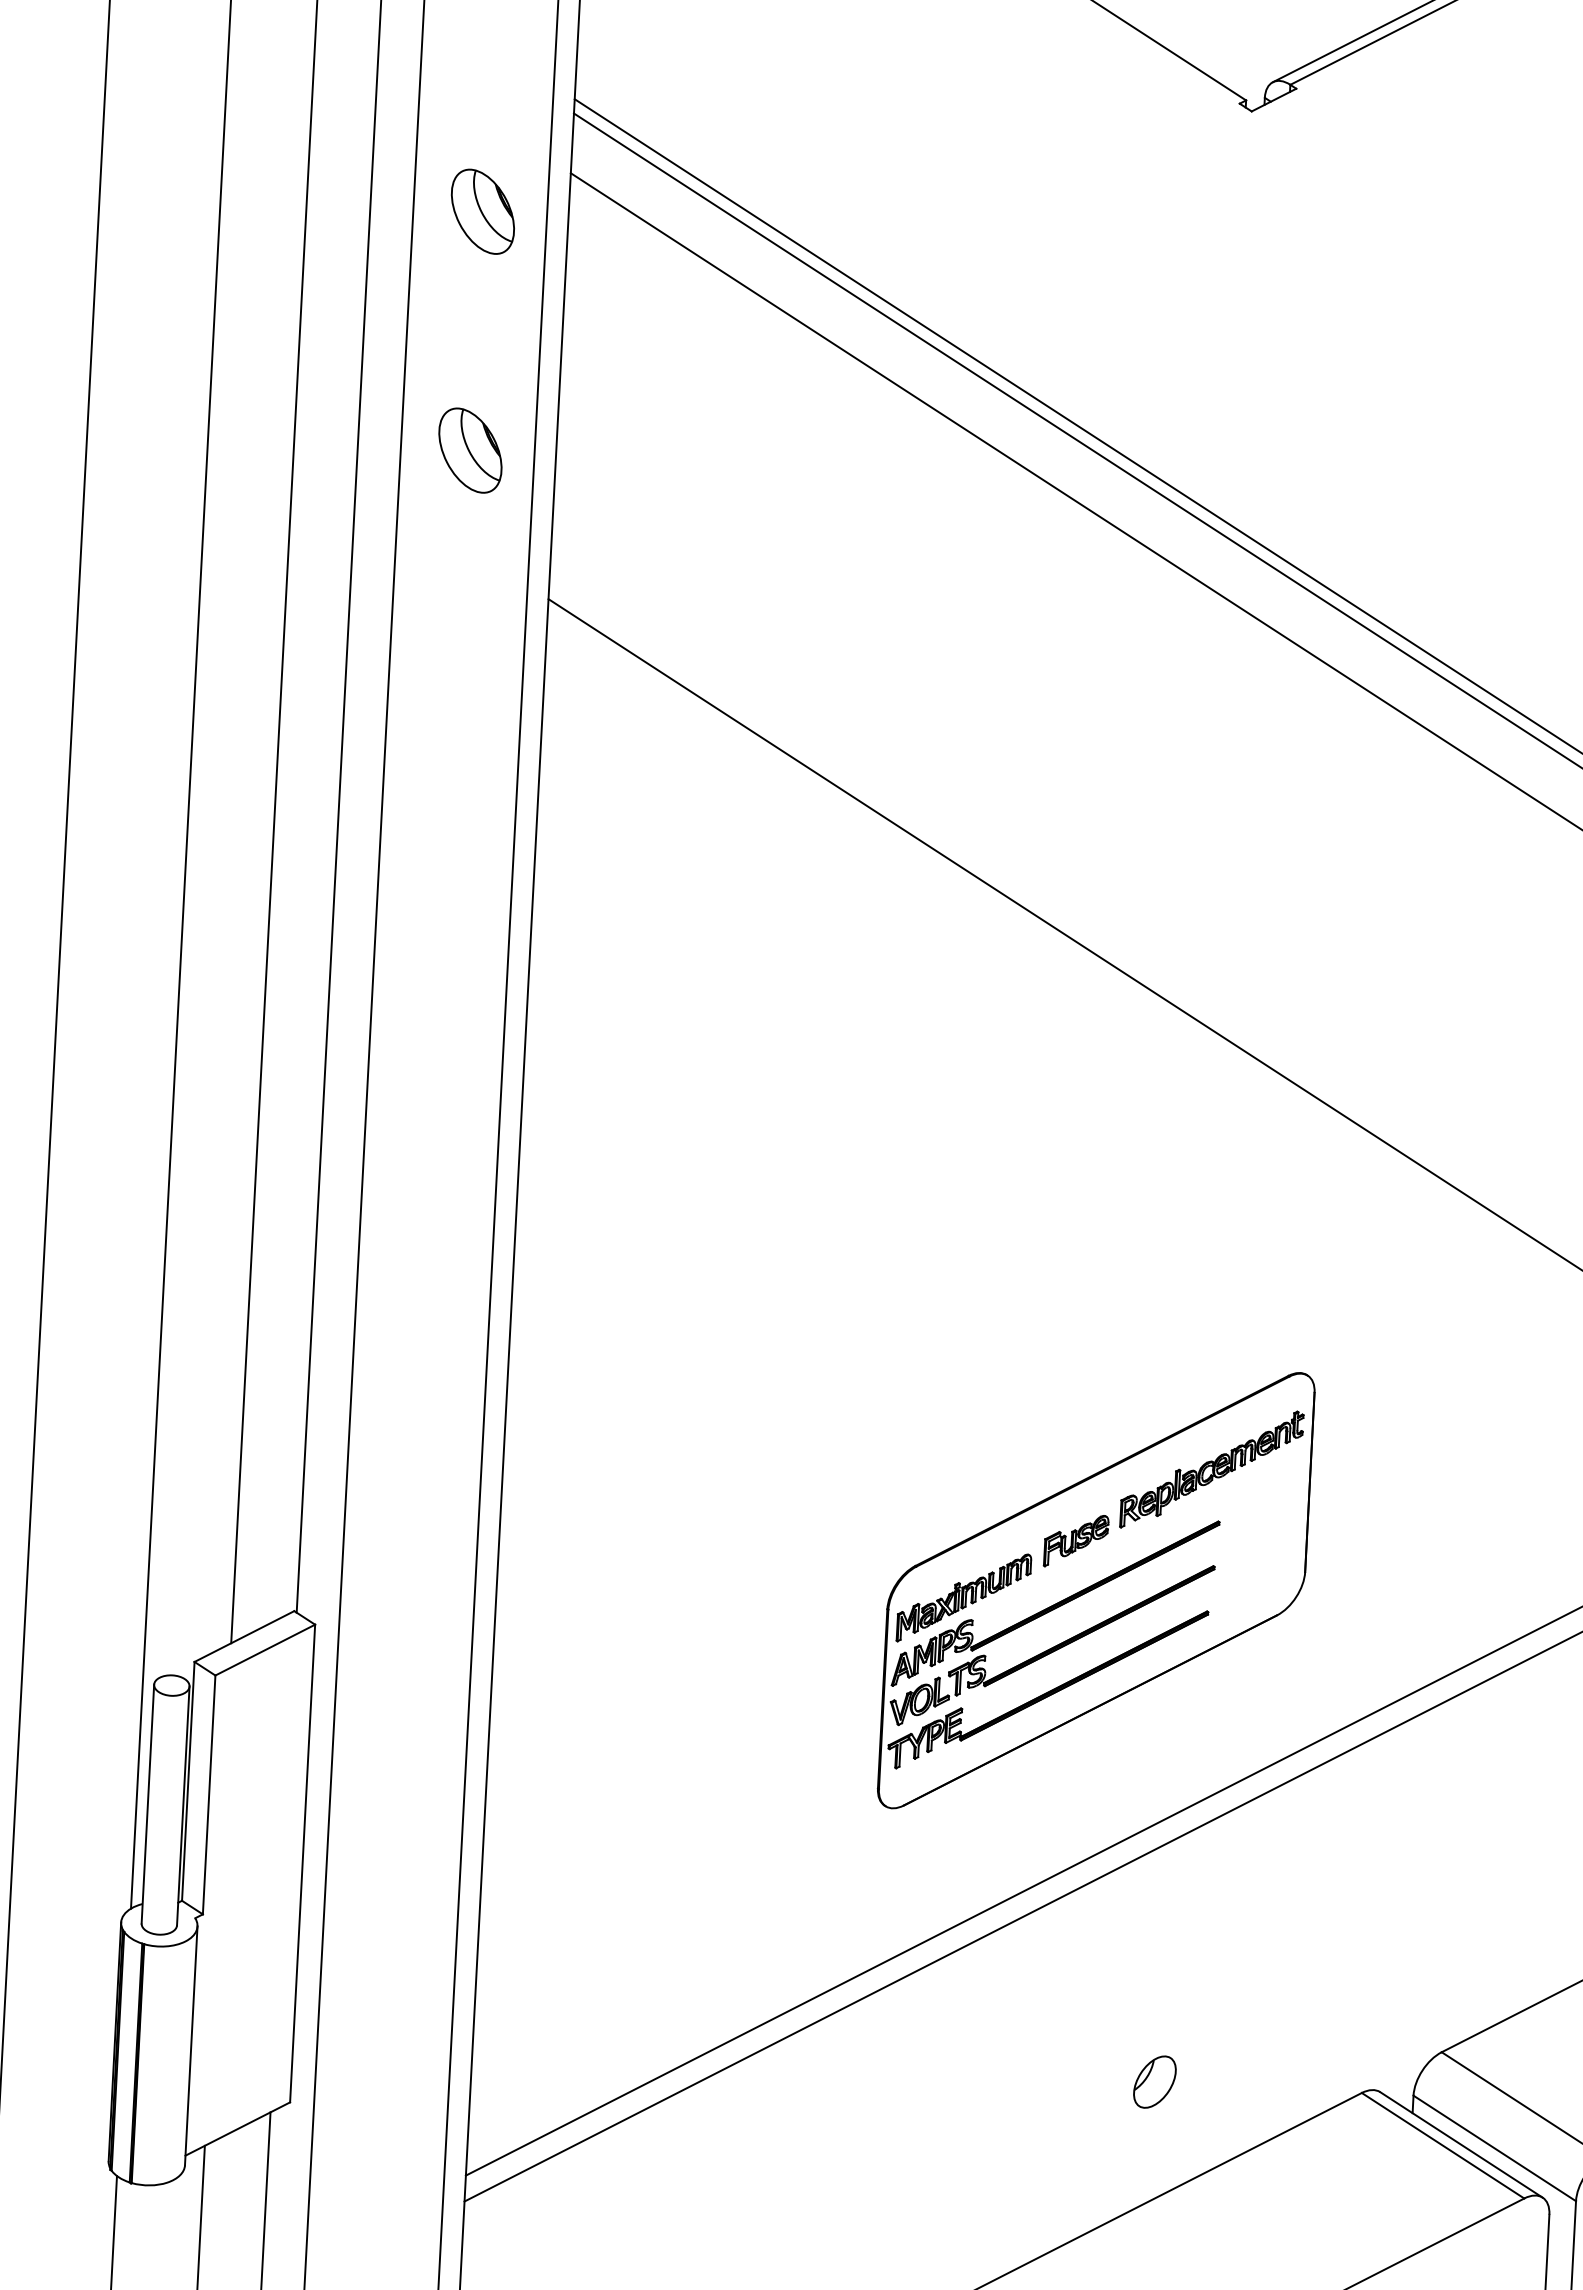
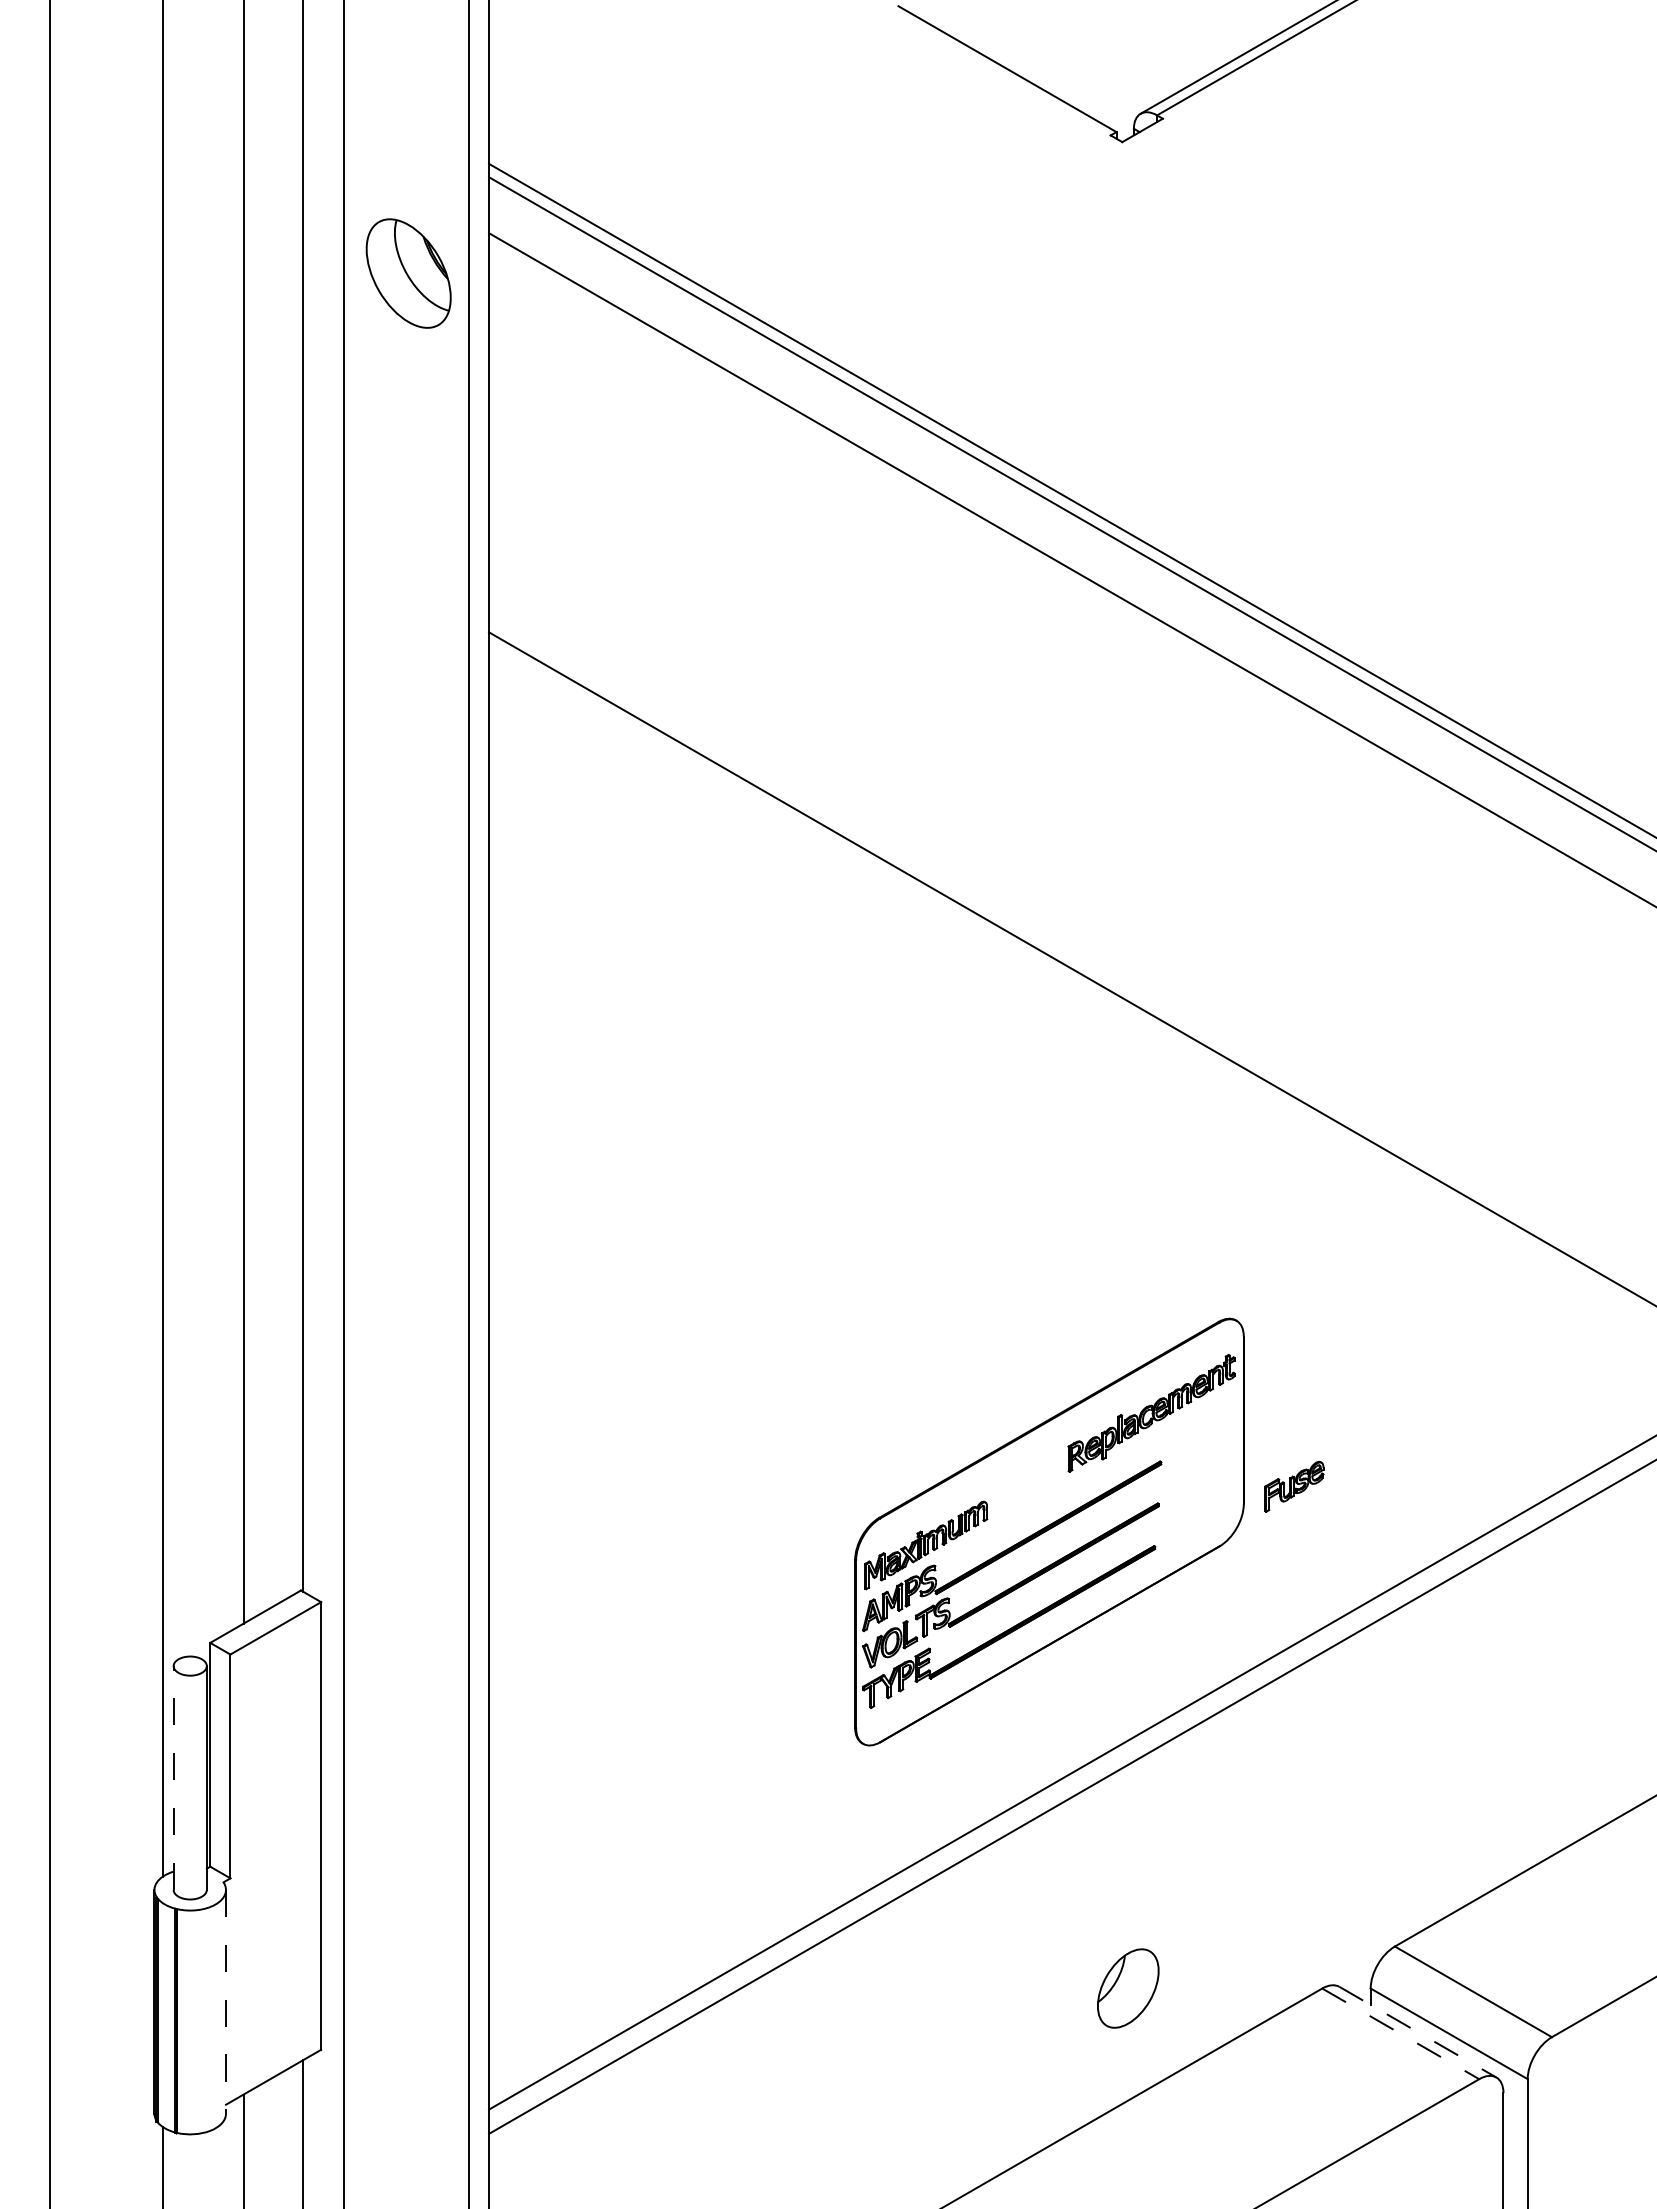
part: (482, 211) -> (408, 273), size x1.4
part: (470, 449) -> (408, 496), removed
part: (1076, 1540) -> (1294, 1486), moved
line: (147, 1804) -> (173, 1778), solid -> dashed
line: (191, 2045) -> (226, 2001), solid -> dashed
part: (1155, 2082) -> (1128, 1988), size x1.6
line: (1442, 2145) -> (1400, 2033), solid -> dashed
line: (1461, 2145) -> (1417, 2032), solid -> dashed

